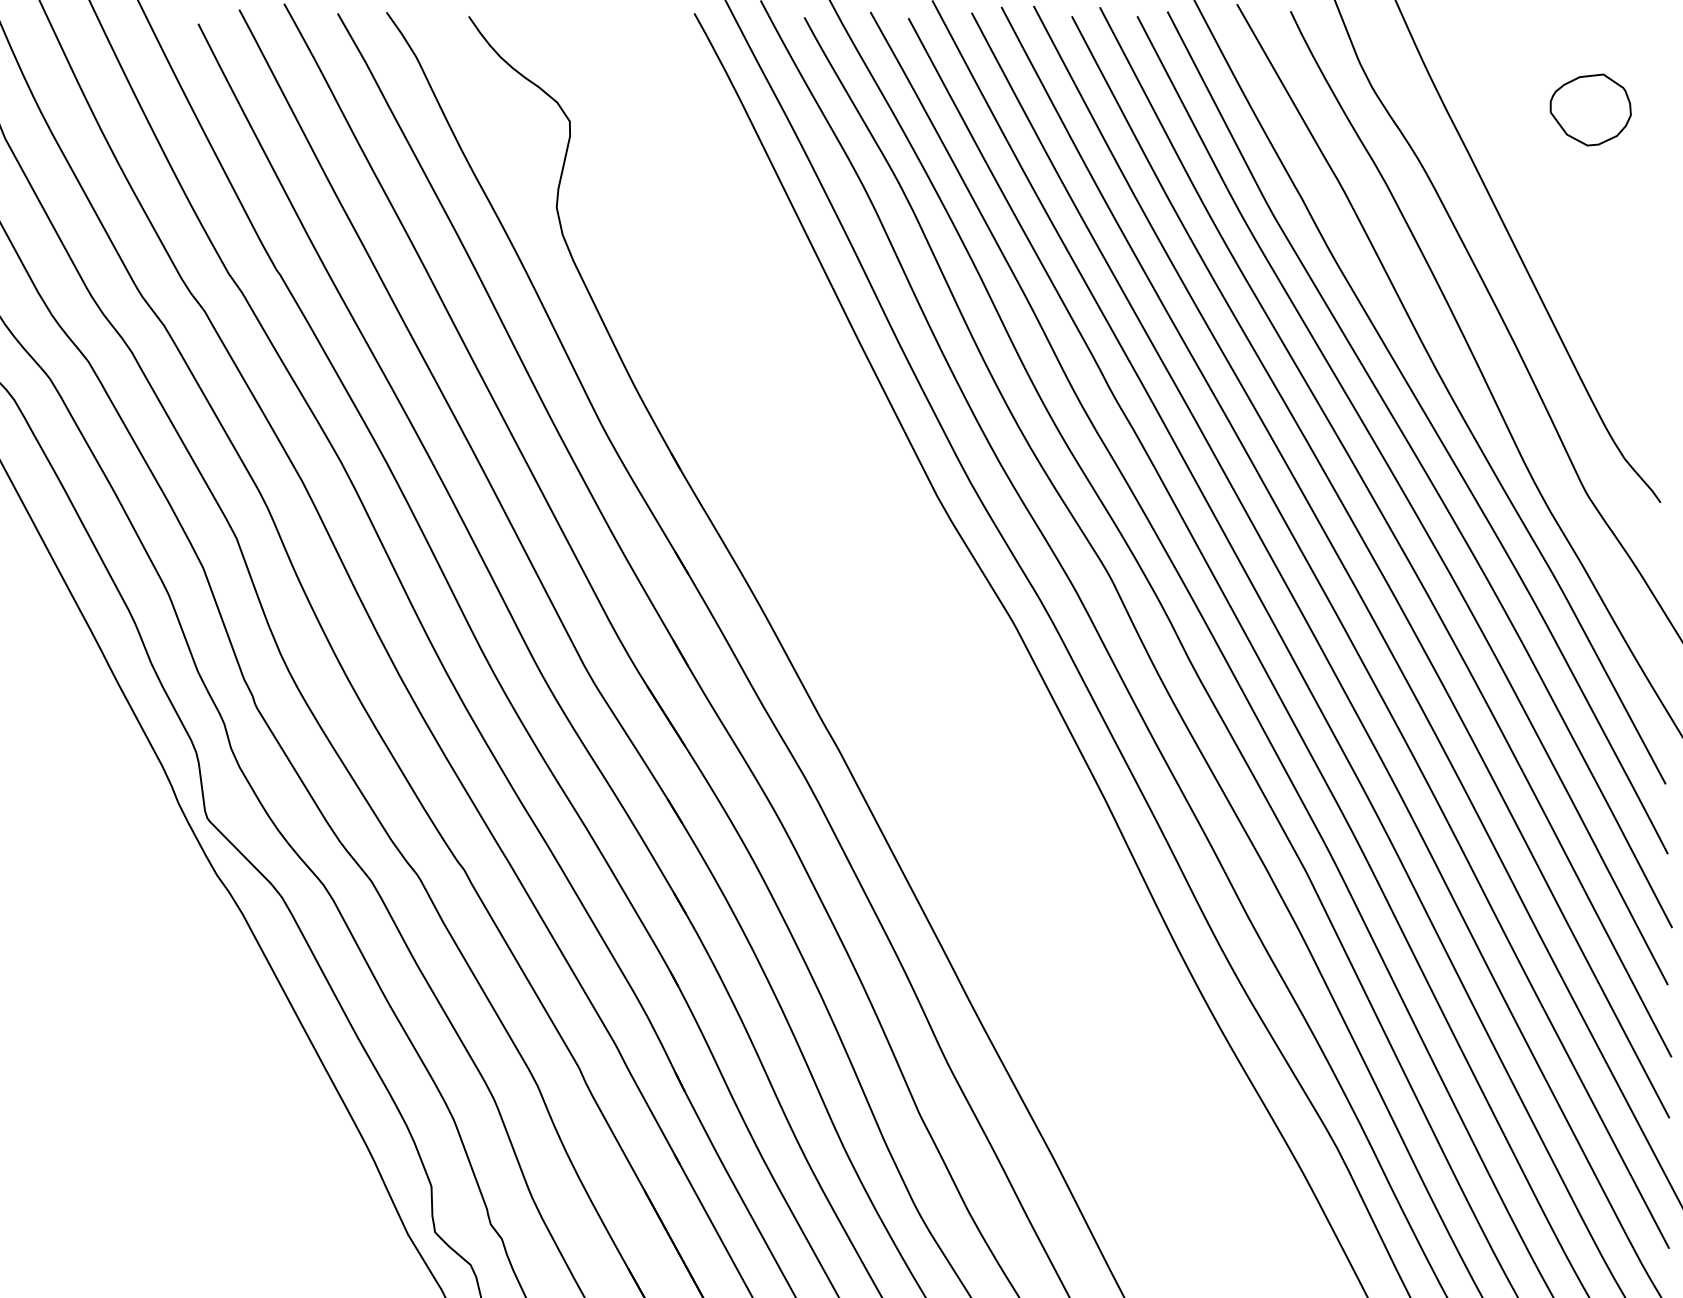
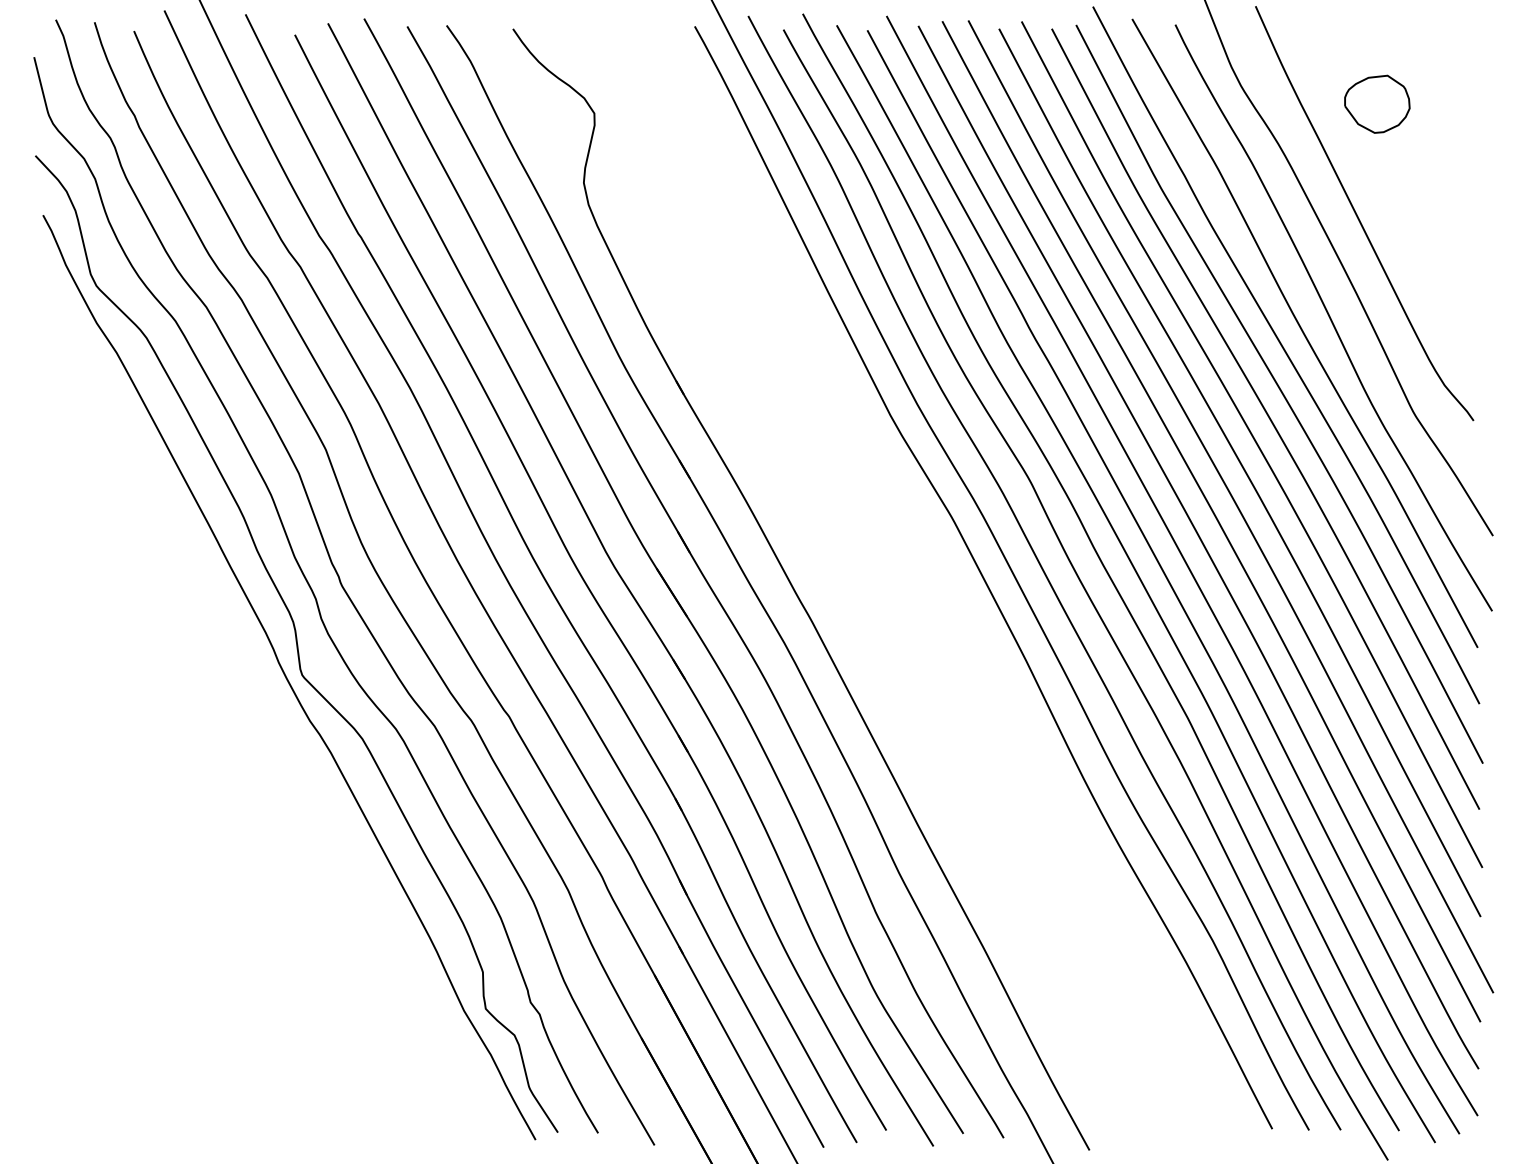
part: (1590, 109) -> (1377, 103), moved

